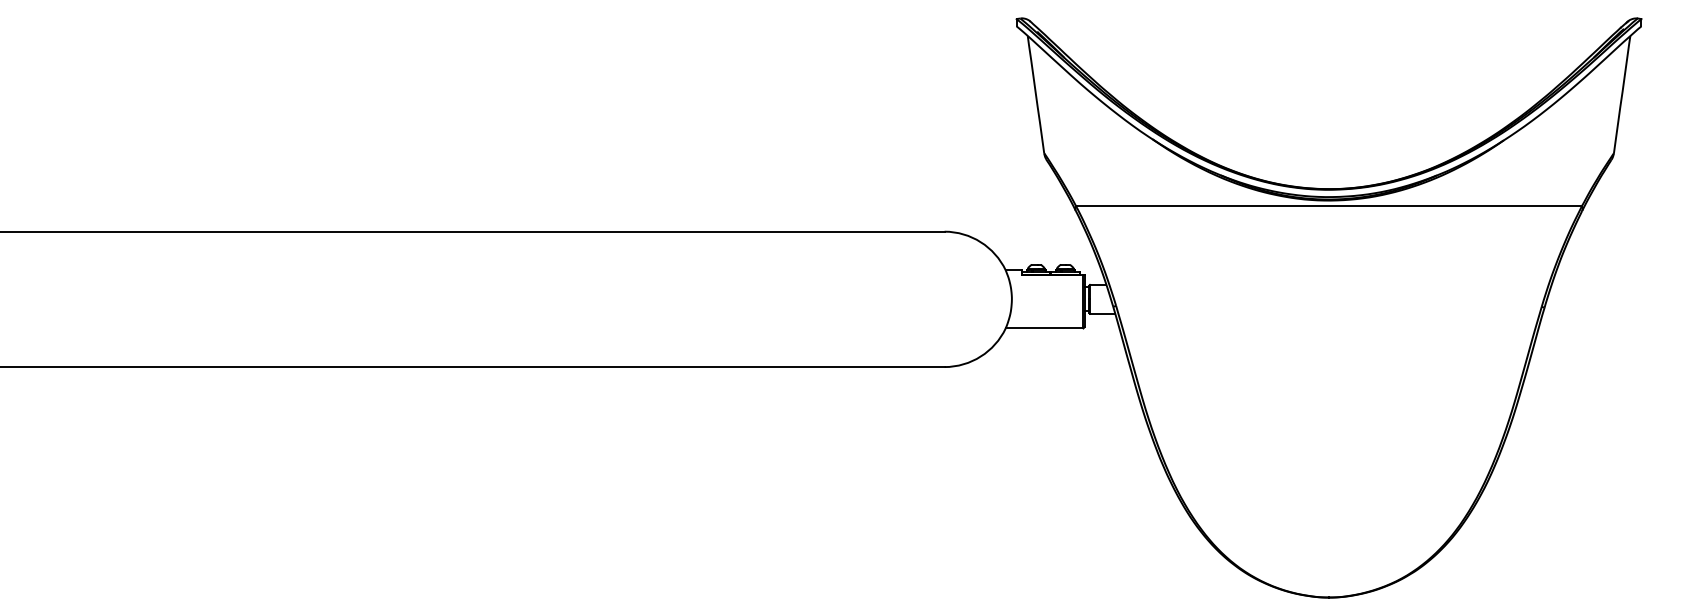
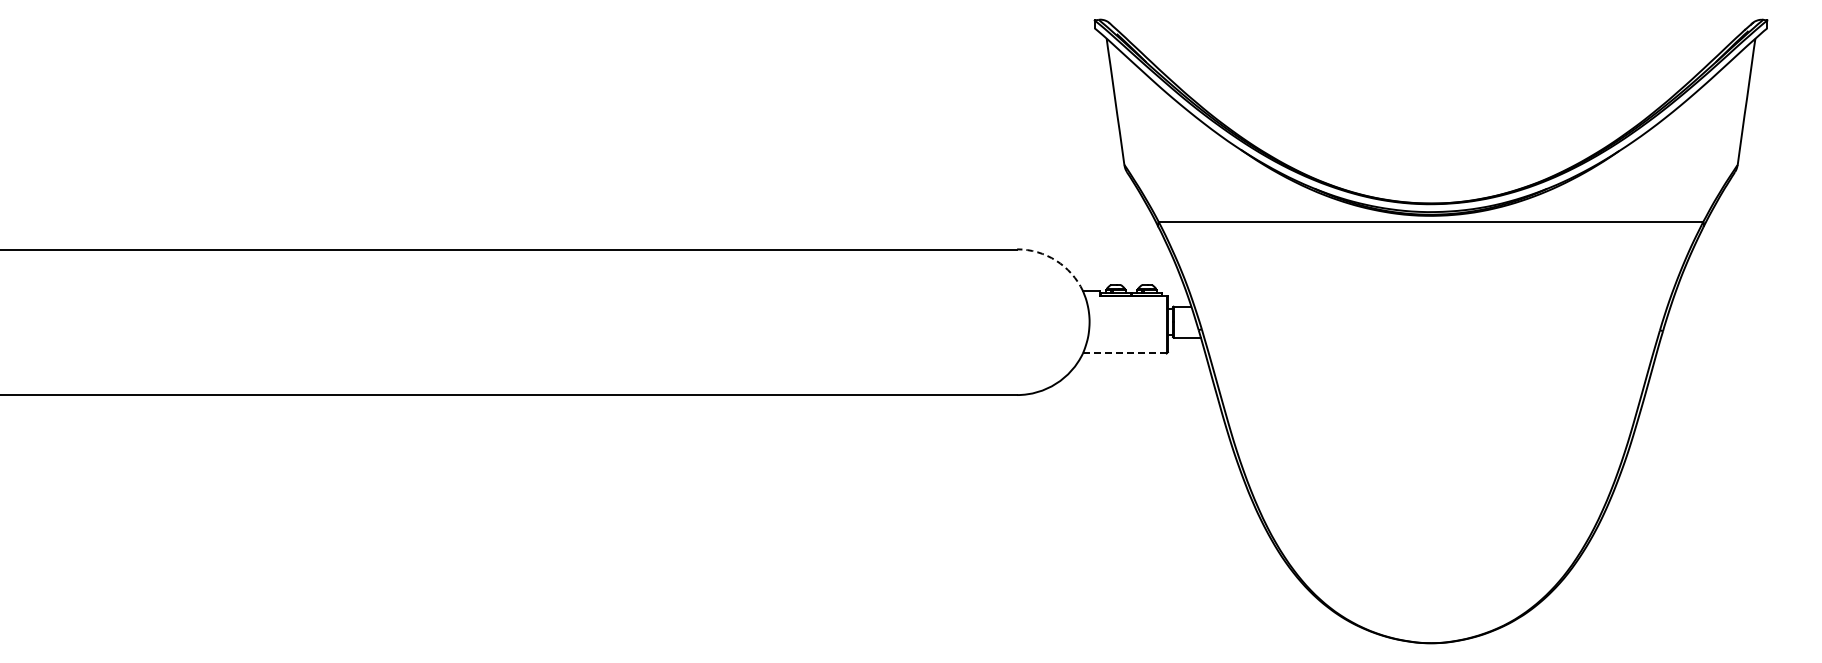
arc: (981, 242) -> (1056, 260), solid -> dashed
line: (1044, 328) -> (1124, 353), solid -> dashed

